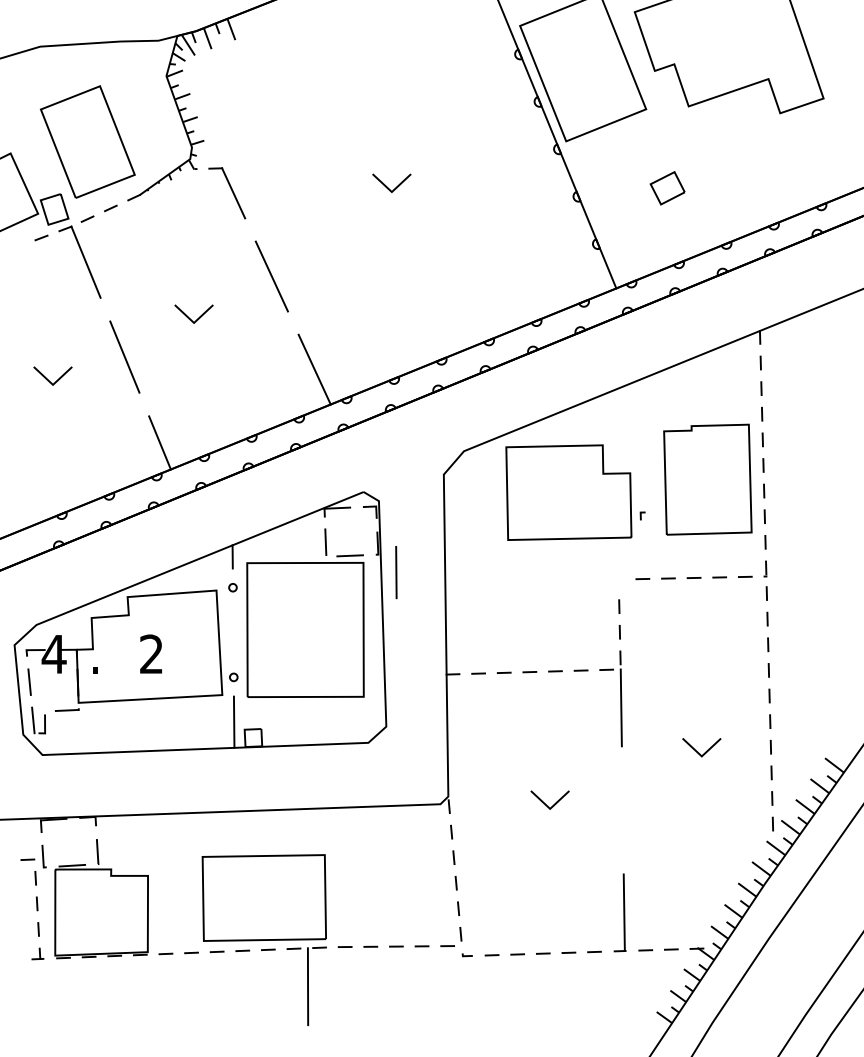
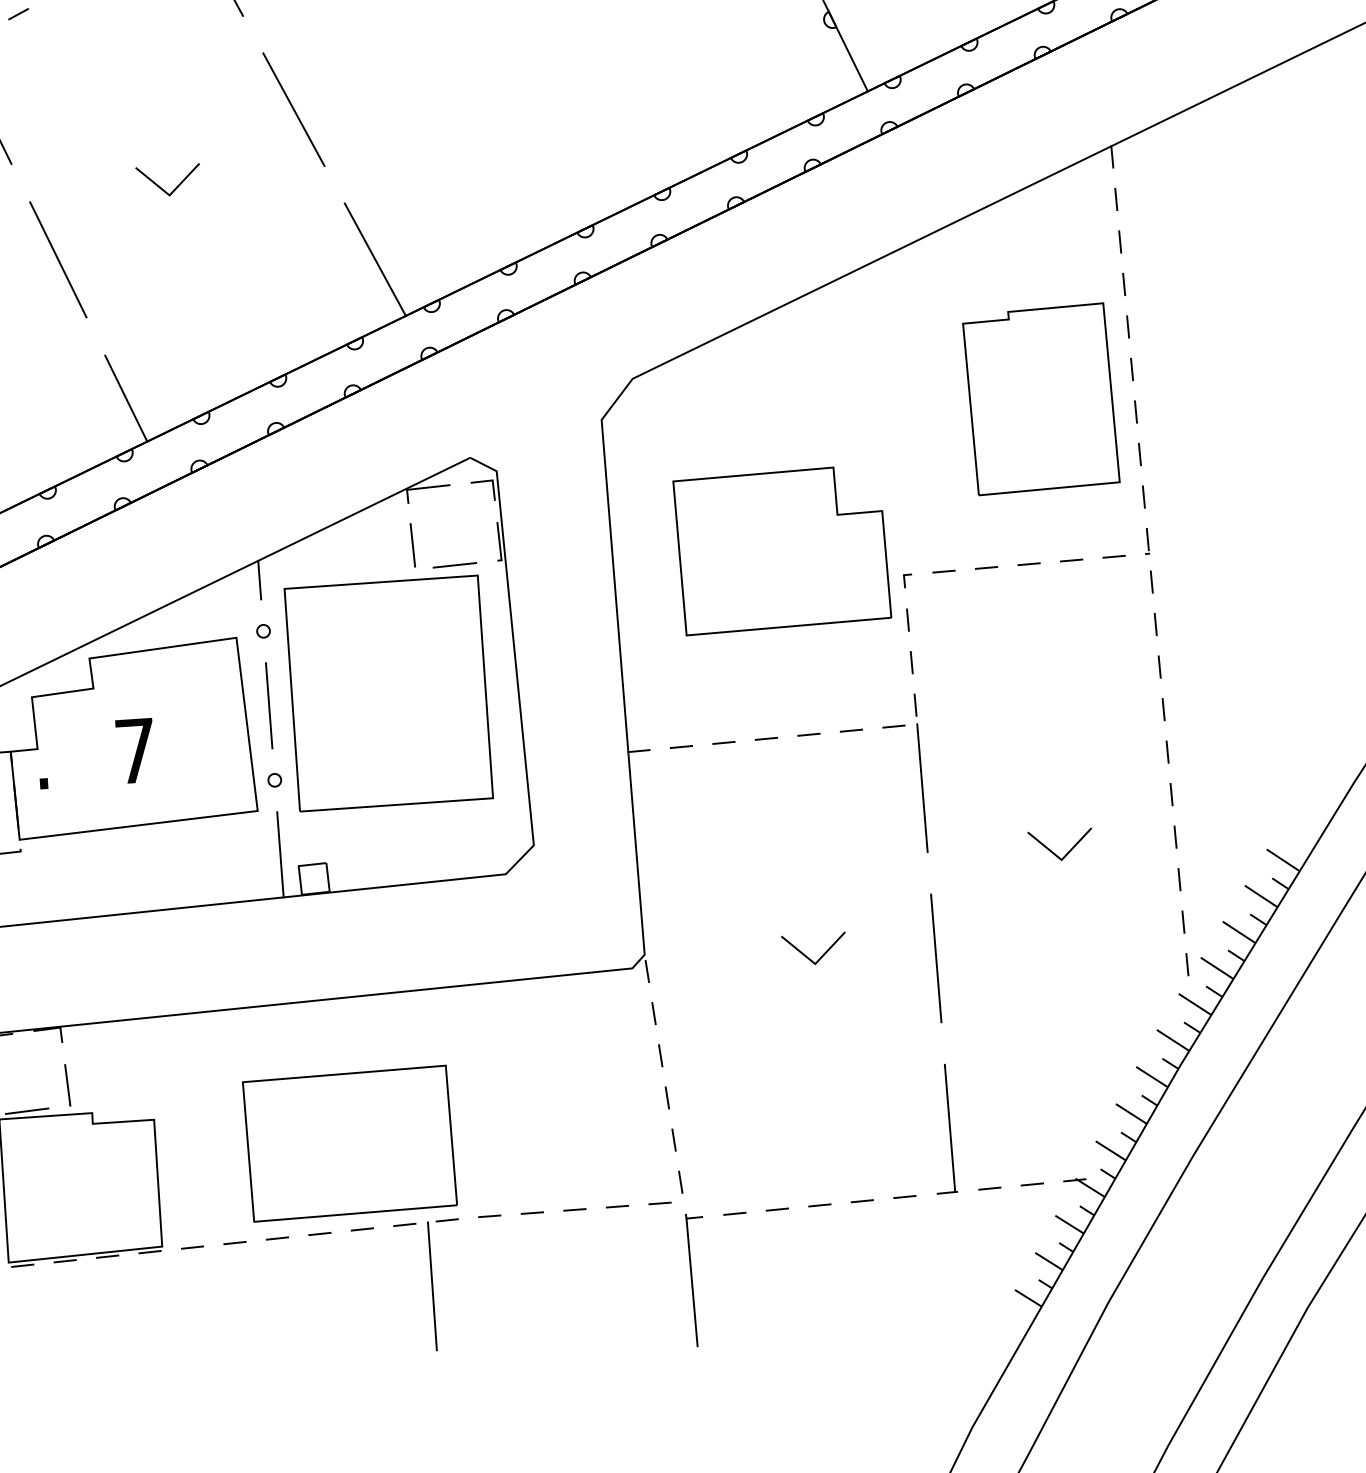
part: (575, 492) -> (793, 548), moved
line: (396, 572) -> (269, 705), moved
text: (151, 653) -> (135, 749), 2 -> 7
line: (622, 809) -> (935, 957), added
line: (463, 994) -> (691, 1282), added

